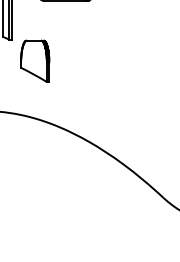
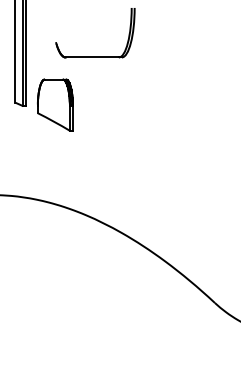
part: (35, 60) -> (55, 104), moved

